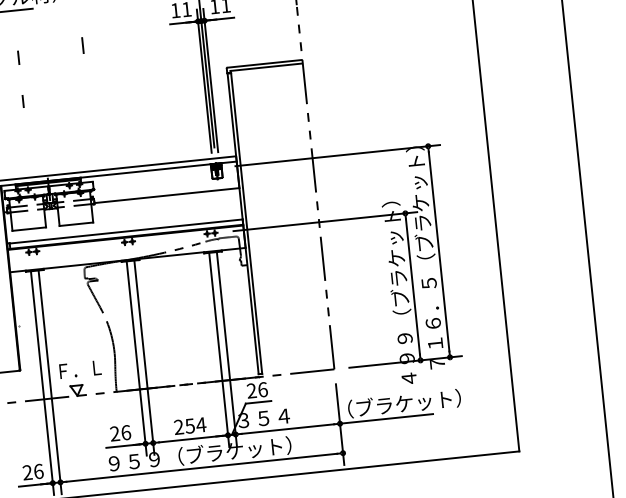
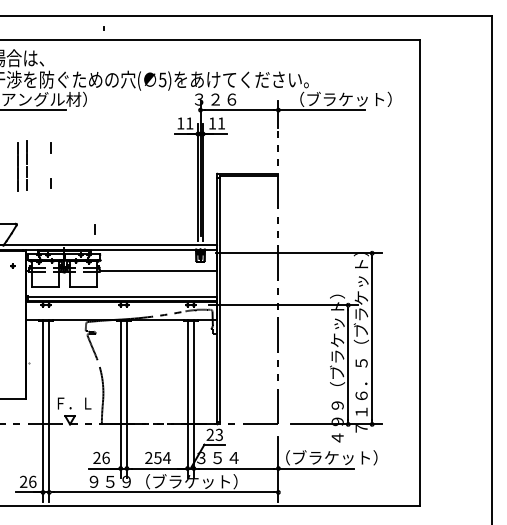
line: (82, 45) -> (103, 143), removed
line: (82, 152) -> (94, 229), added
text: (263, 389) -> (219, 434), 26 -> 23

